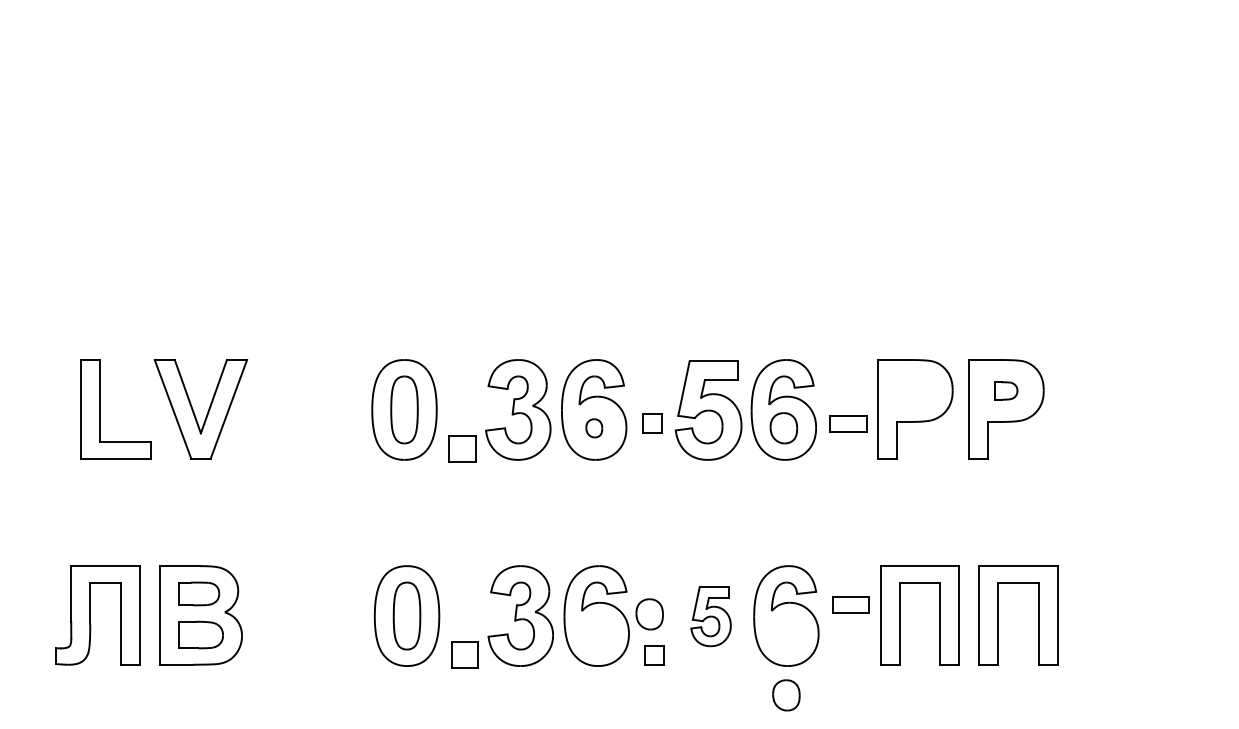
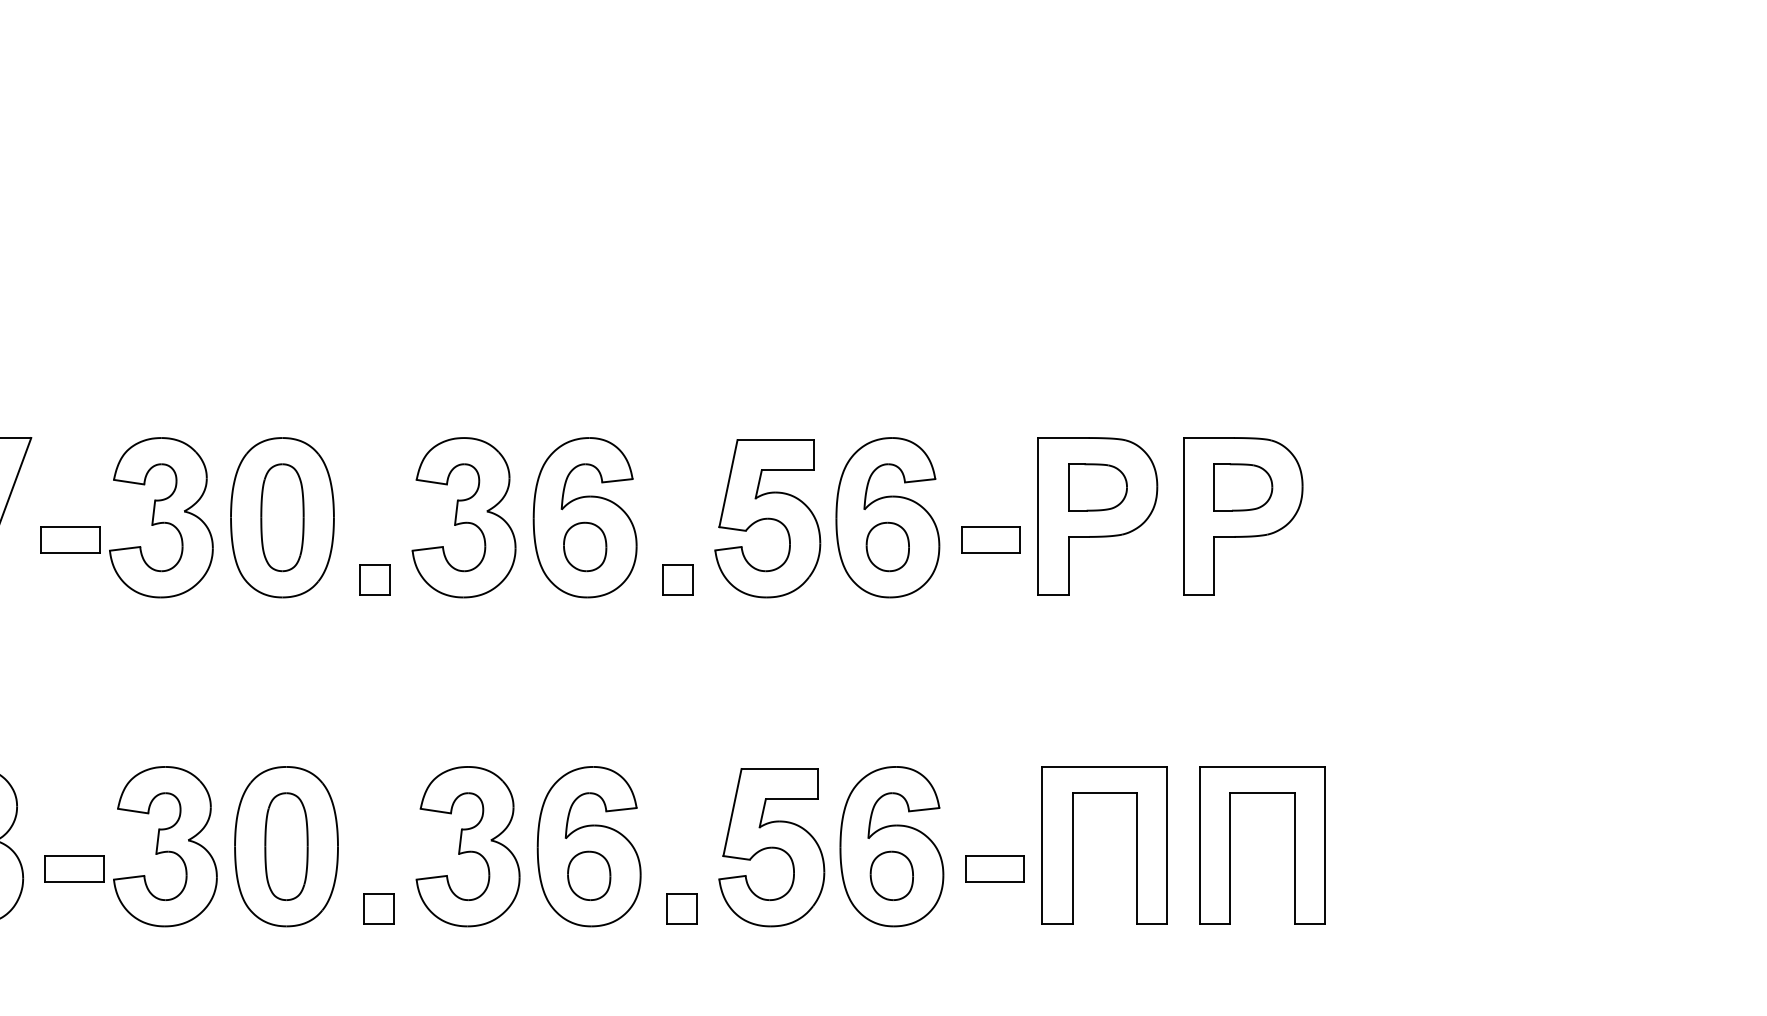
part: (915, 390) -> (1097, 486), added
part: (1006, 390) -> (1243, 486), size x1.67
part: (322, 409) -> (151, 517), added
part: (652, 423) -> (678, 580), moved
part: (594, 428) -> (585, 547), size x1.67
part: (462, 449) -> (375, 580), size x0.71
part: (850, 604) -> (994, 868), moved
part: (649, 614) -> (588, 876), moved
part: (710, 616) -> (770, 847), size x1.67
part: (324, 618) -> (154, 850), added
part: (465, 655) -> (379, 909), size x0.71
part: (786, 695) -> (892, 876), moved

